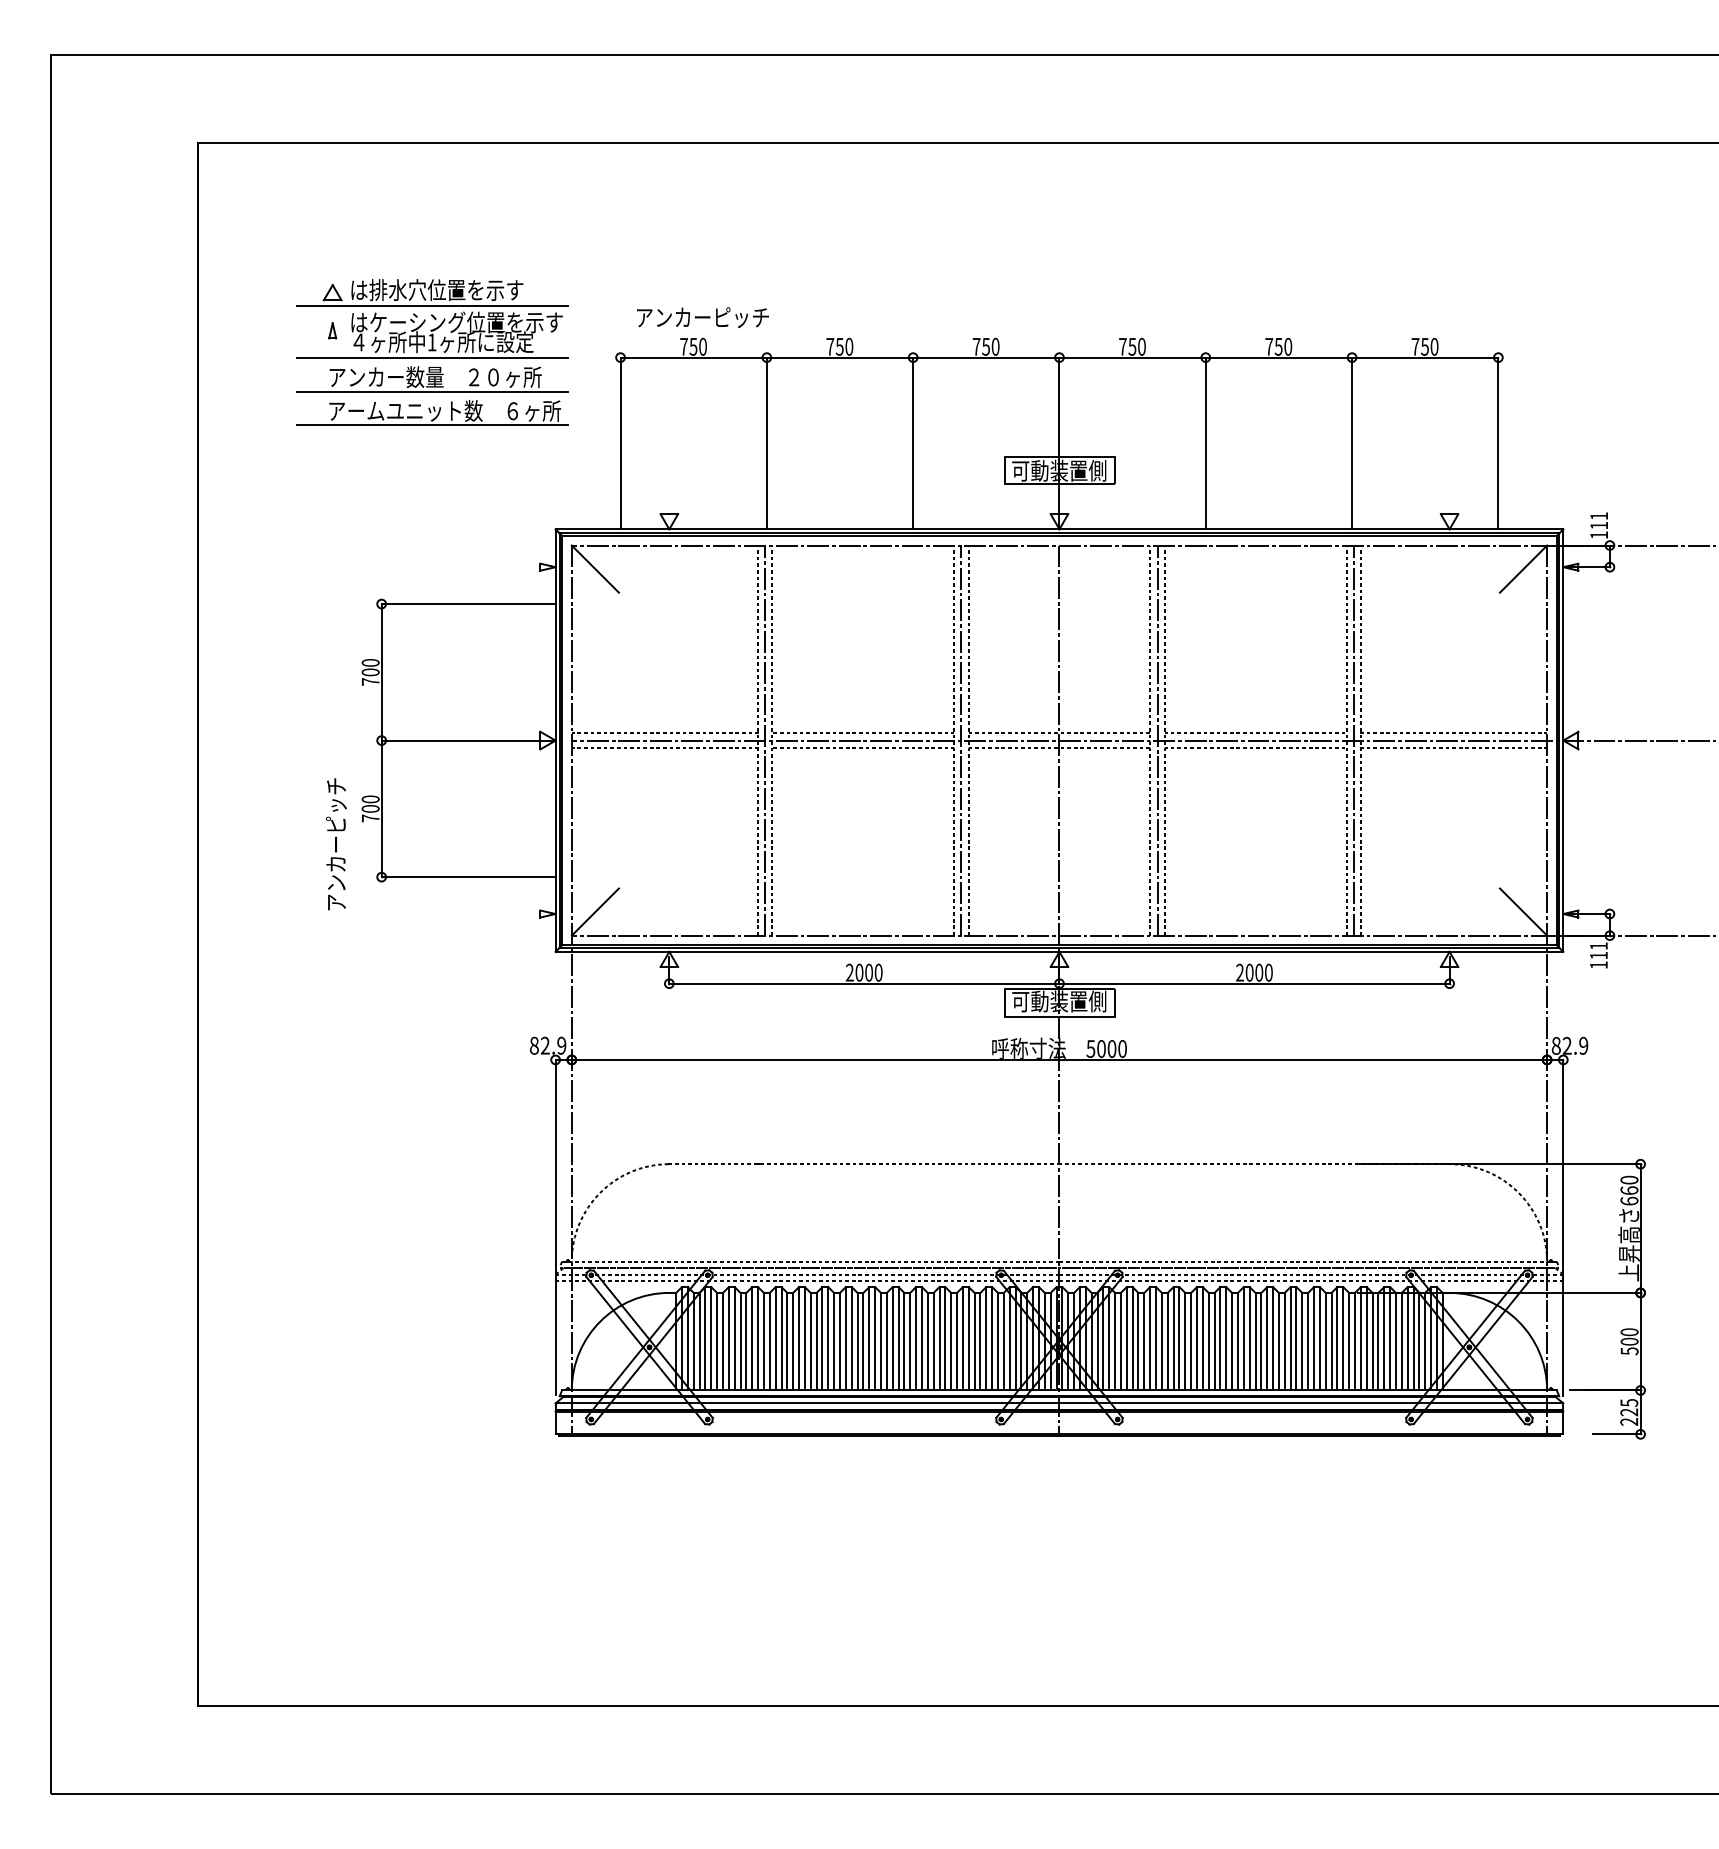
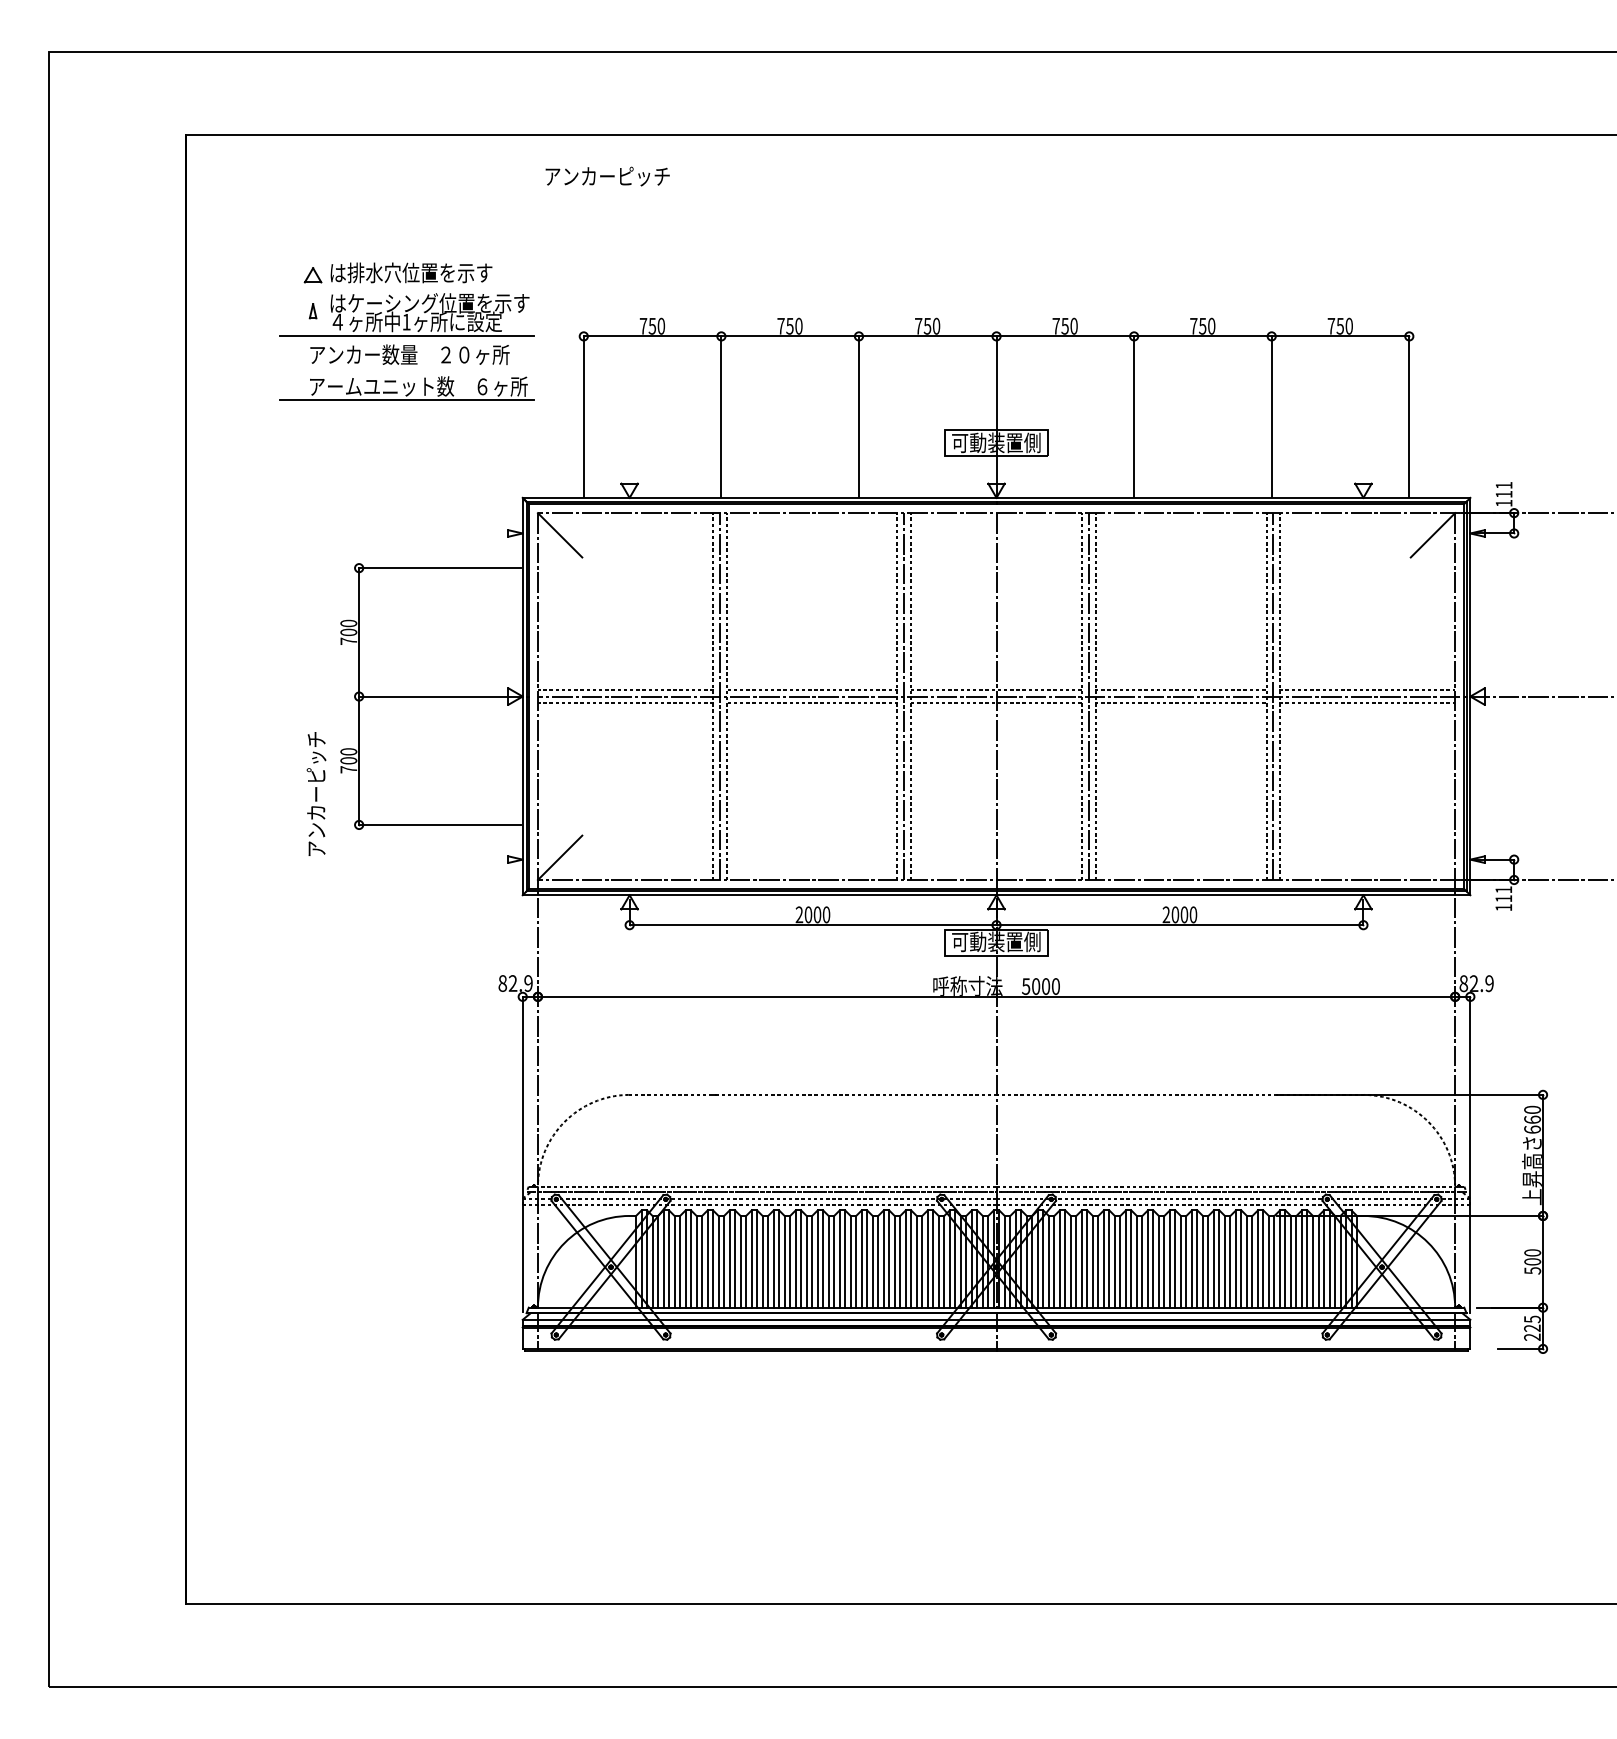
line: (432, 305) -> (406, 287), removed
text: (702, 317) -> (607, 176), moved
line: (432, 391) -> (406, 368), removed
line: (1523, 911) -> (1432, 857), removed

